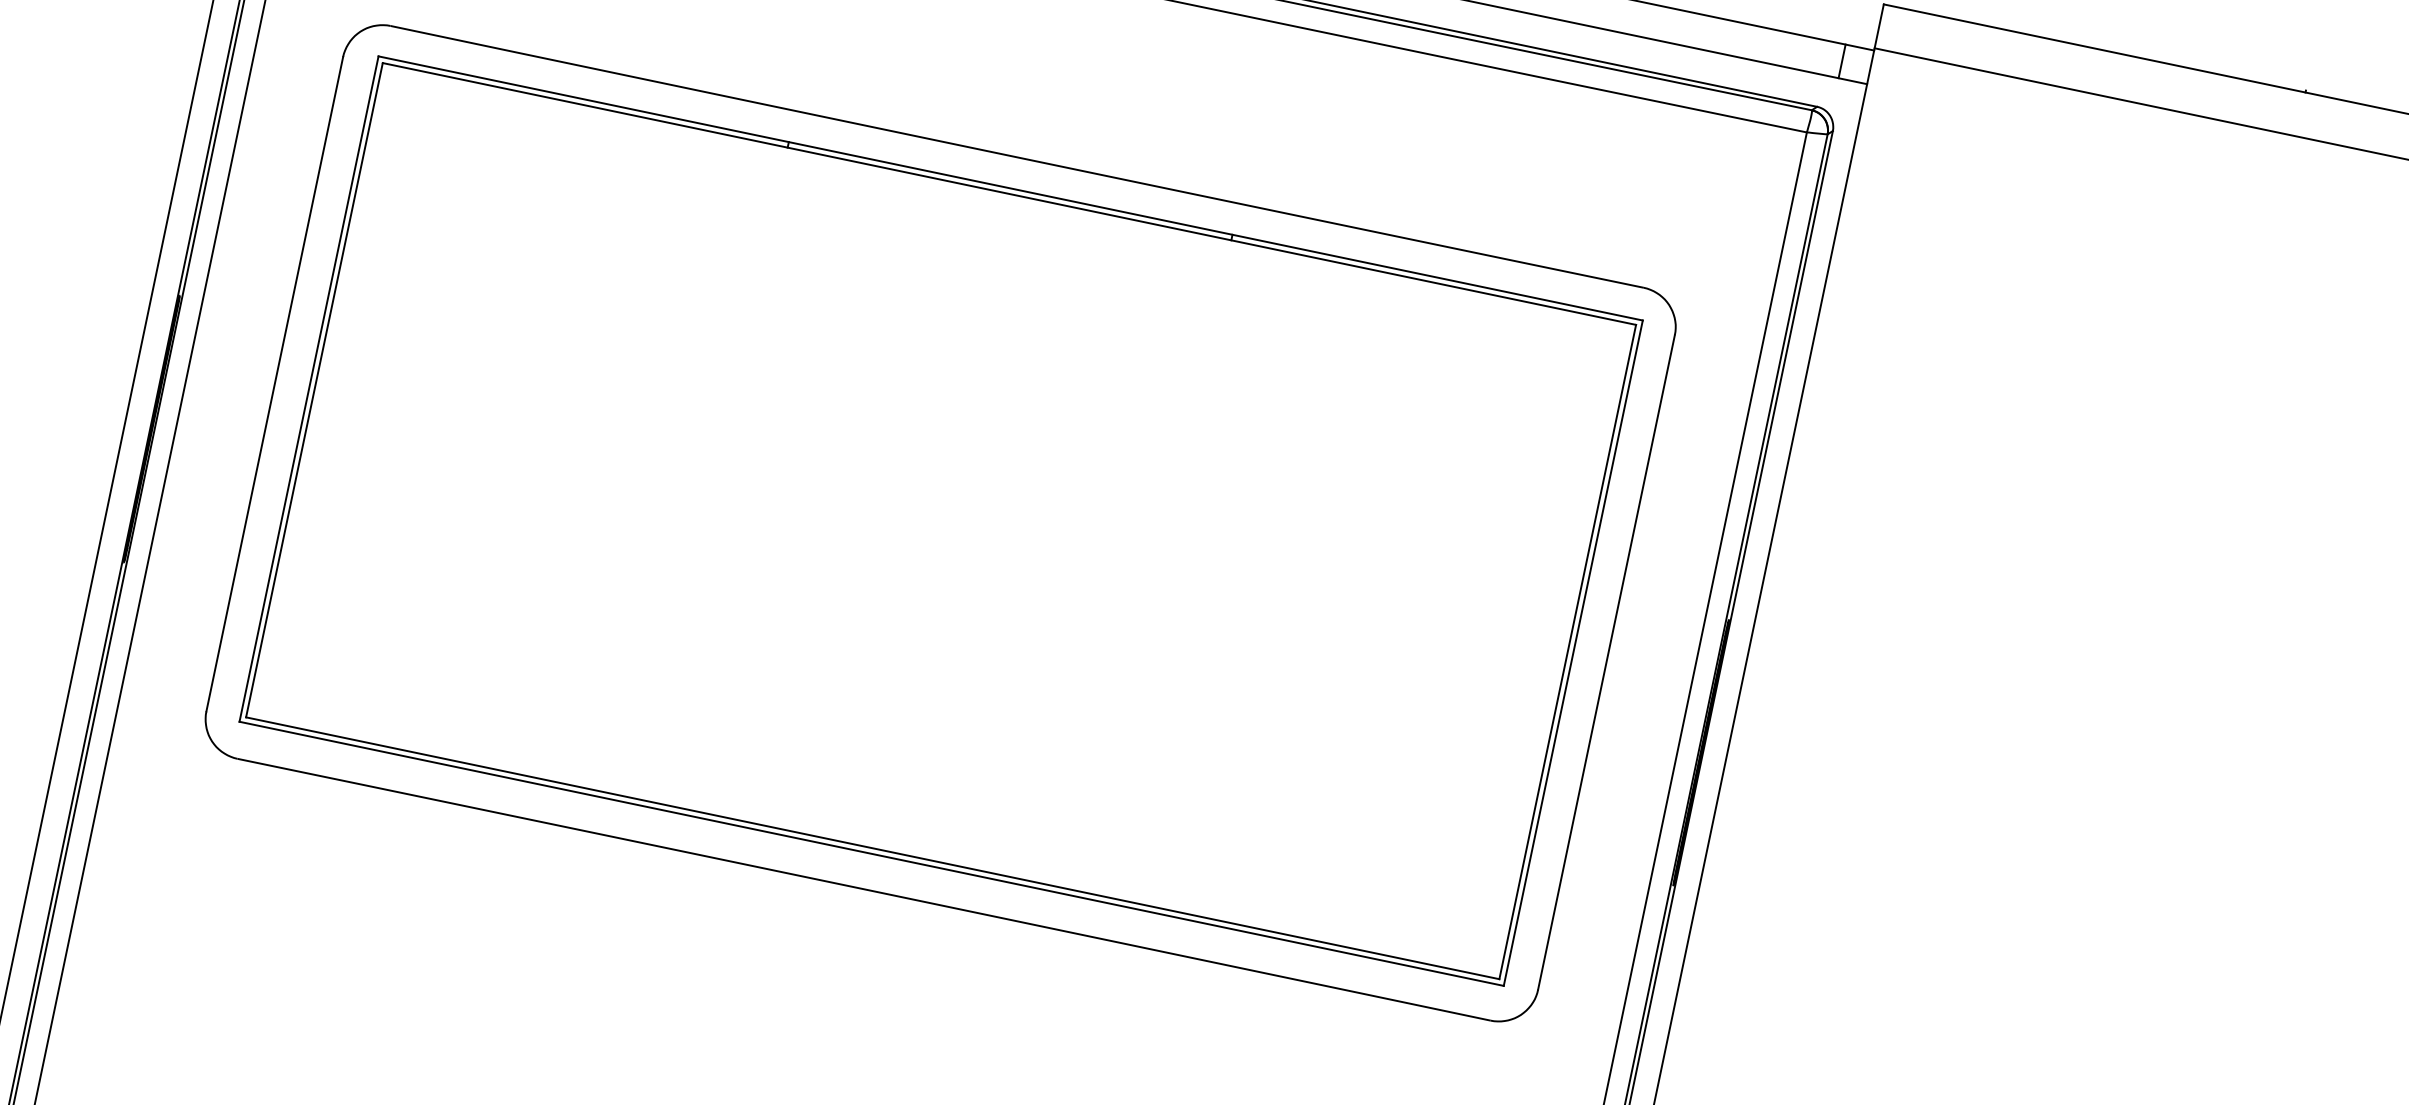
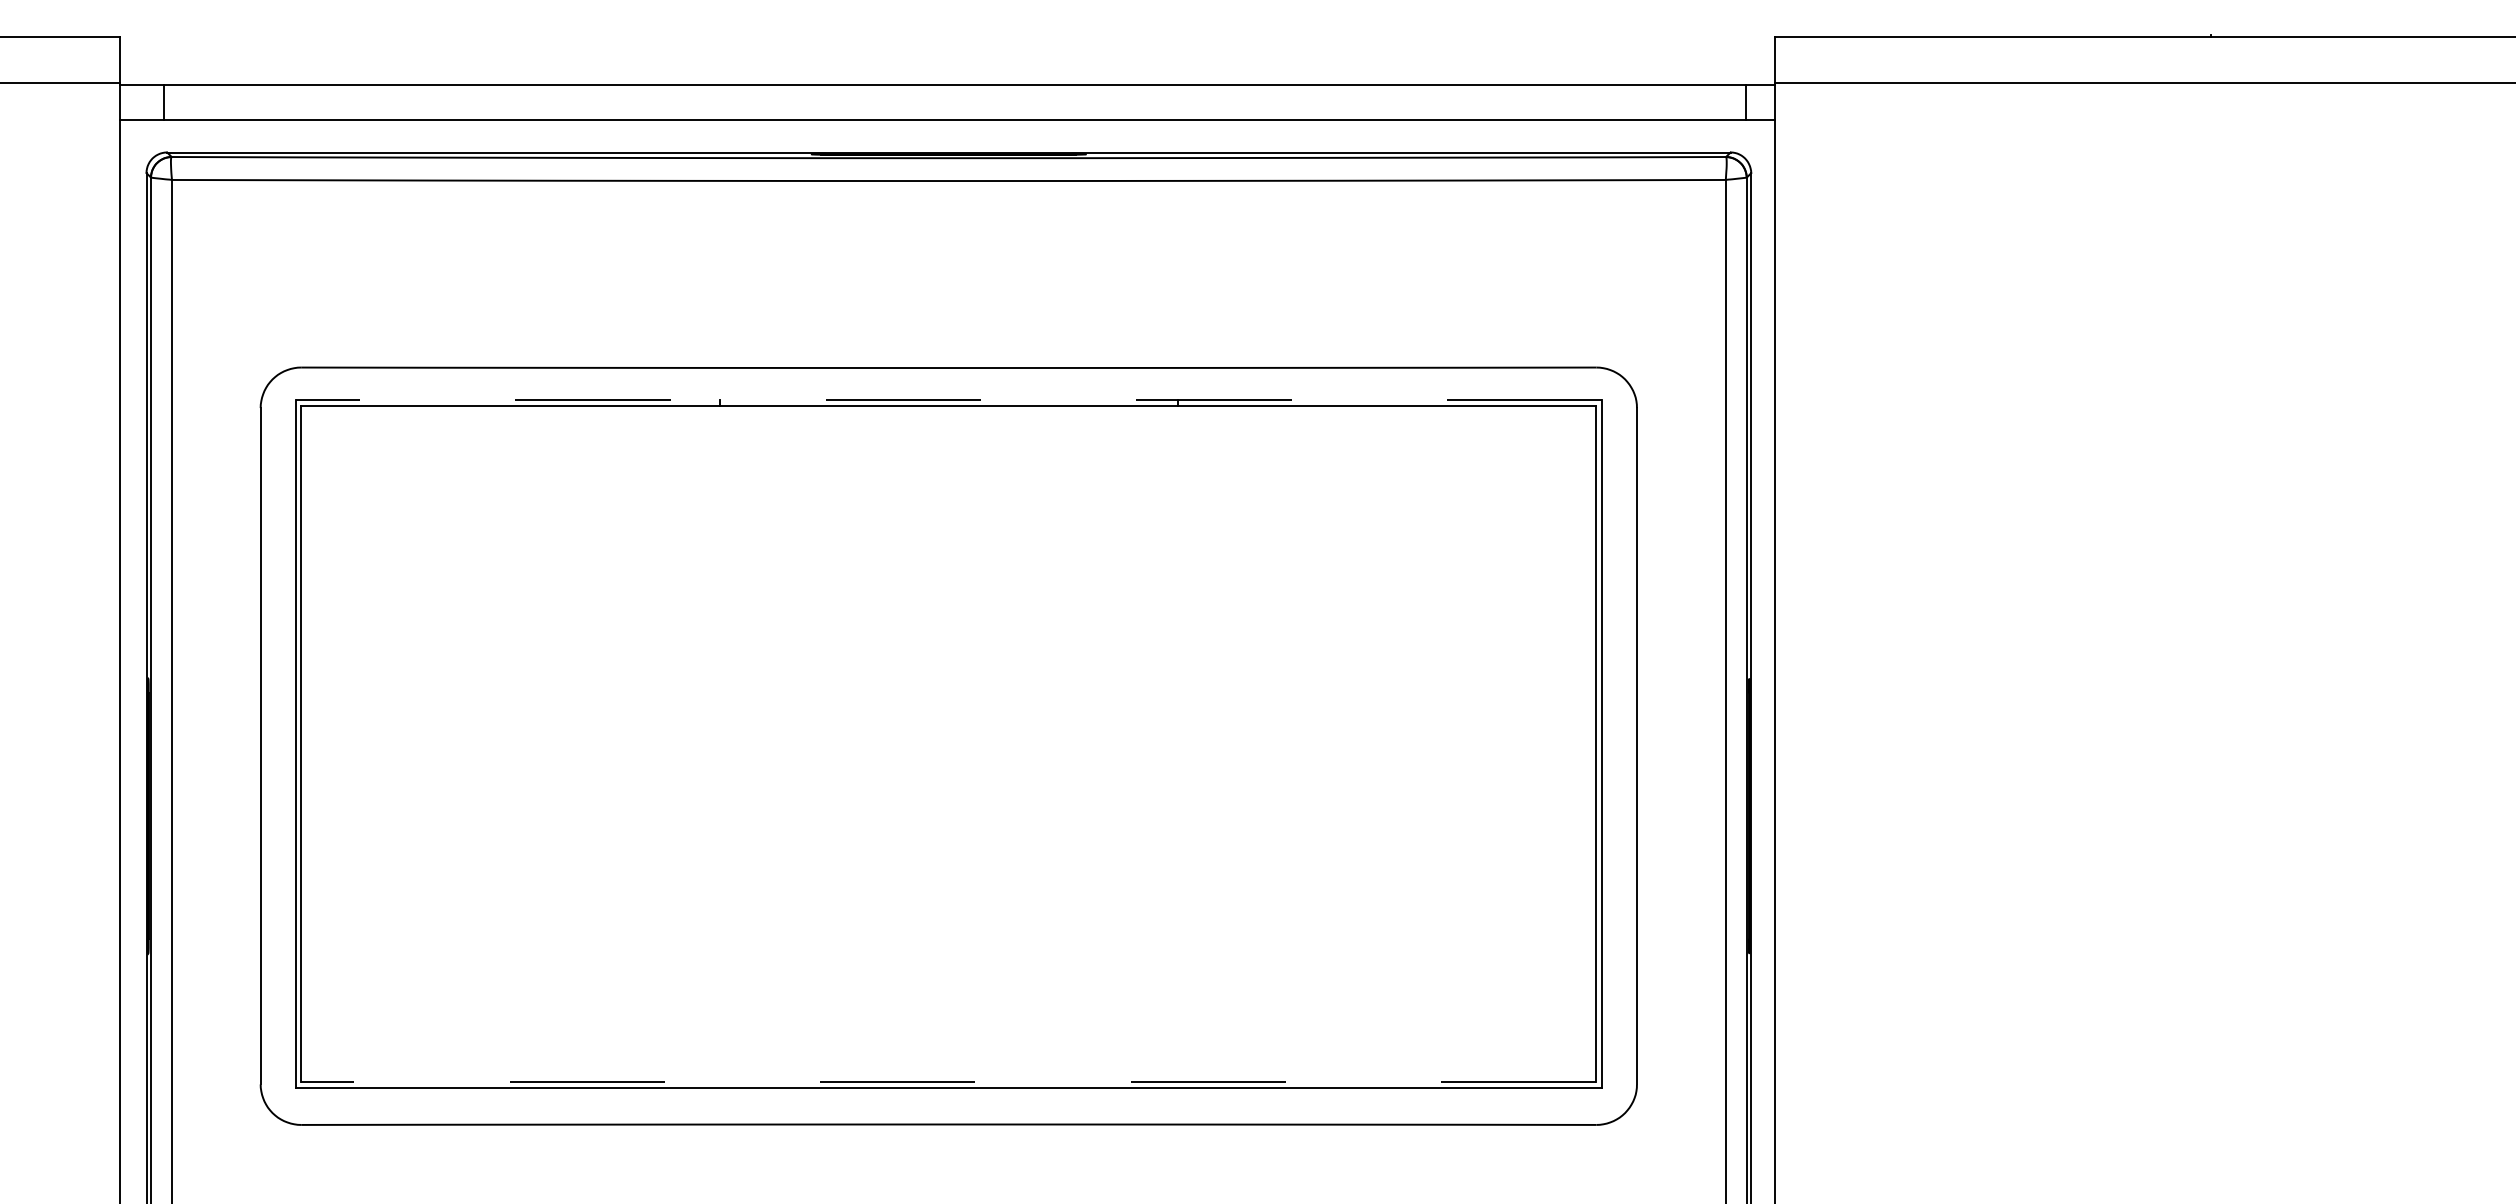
line: (1010, 188) -> (948, 400), solid -> dashed
line: (872, 848) -> (948, 1082), solid -> dashed

